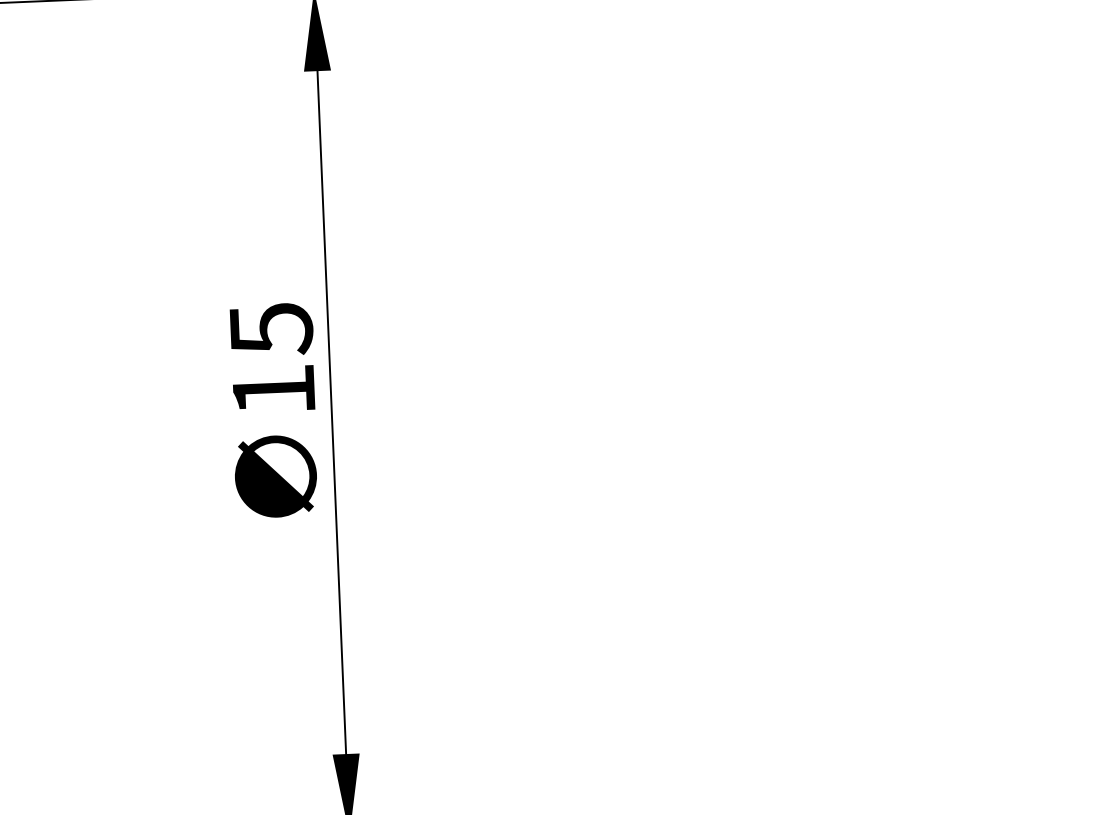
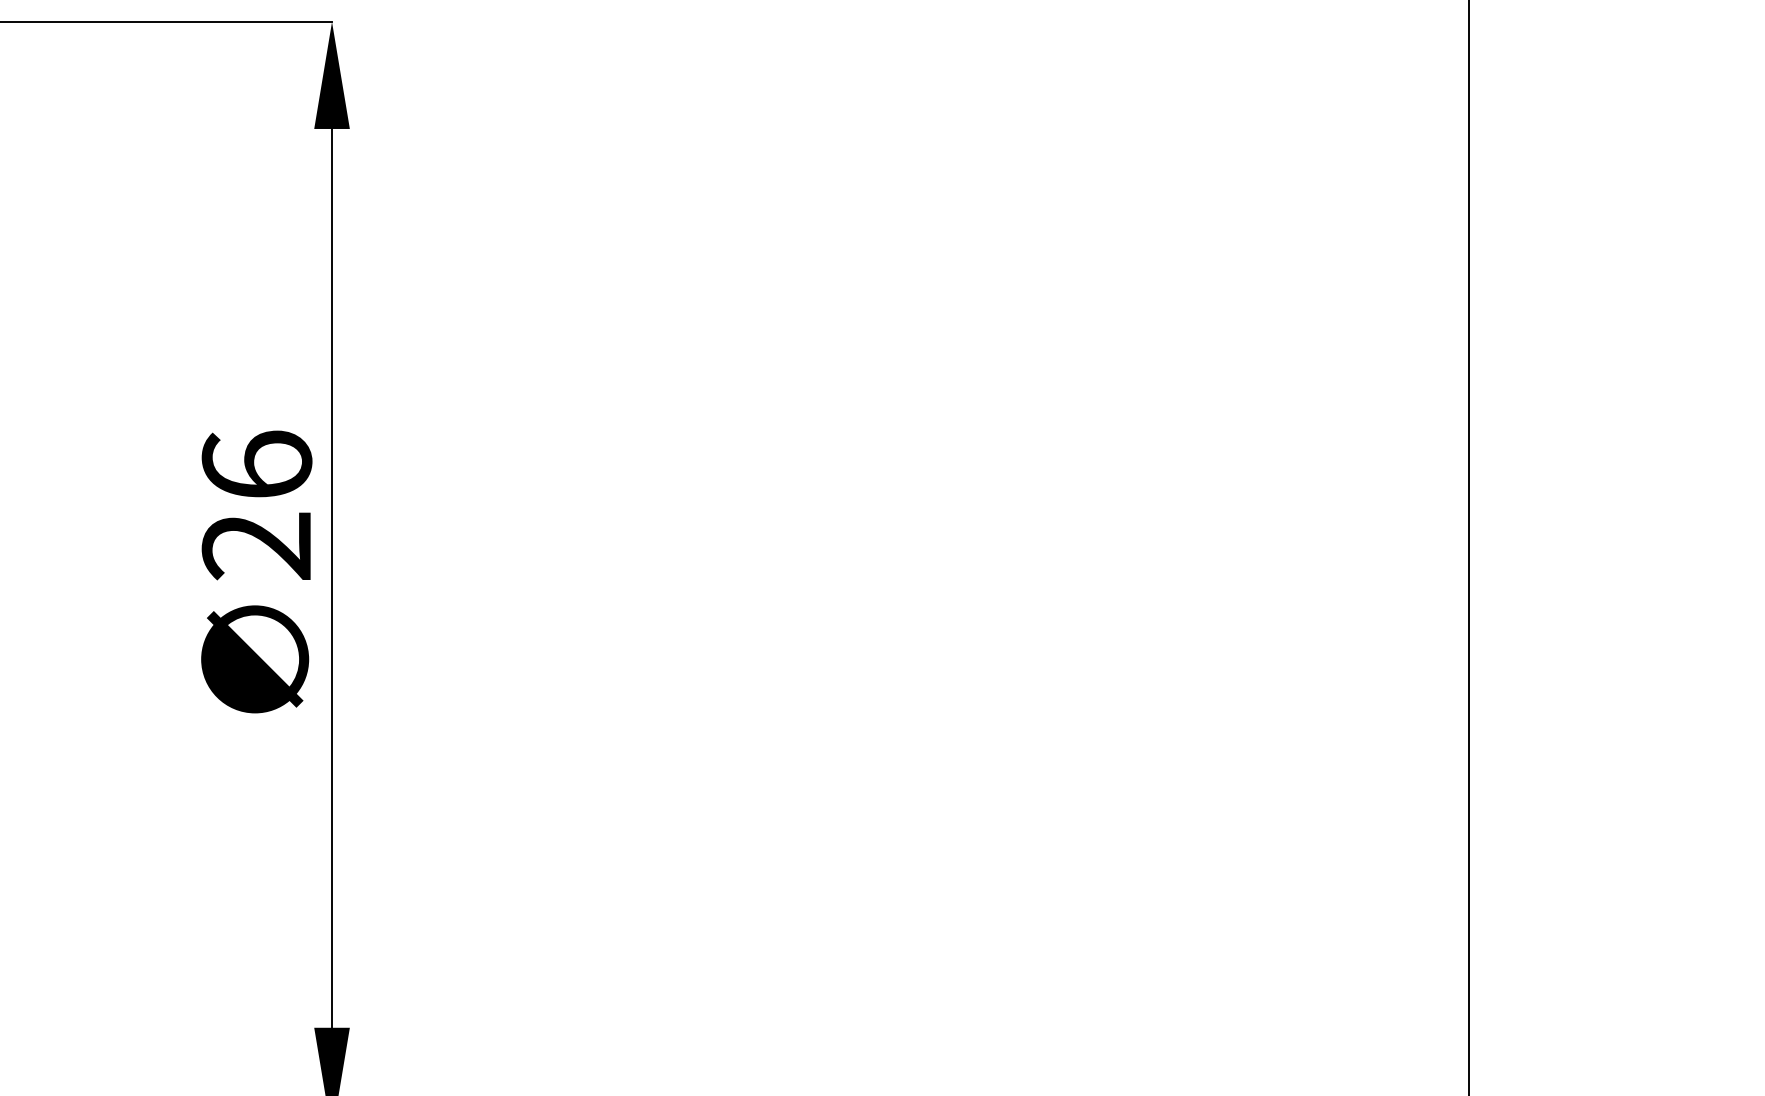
text: (272, 359) -> (256, 505), 15 -> 26

